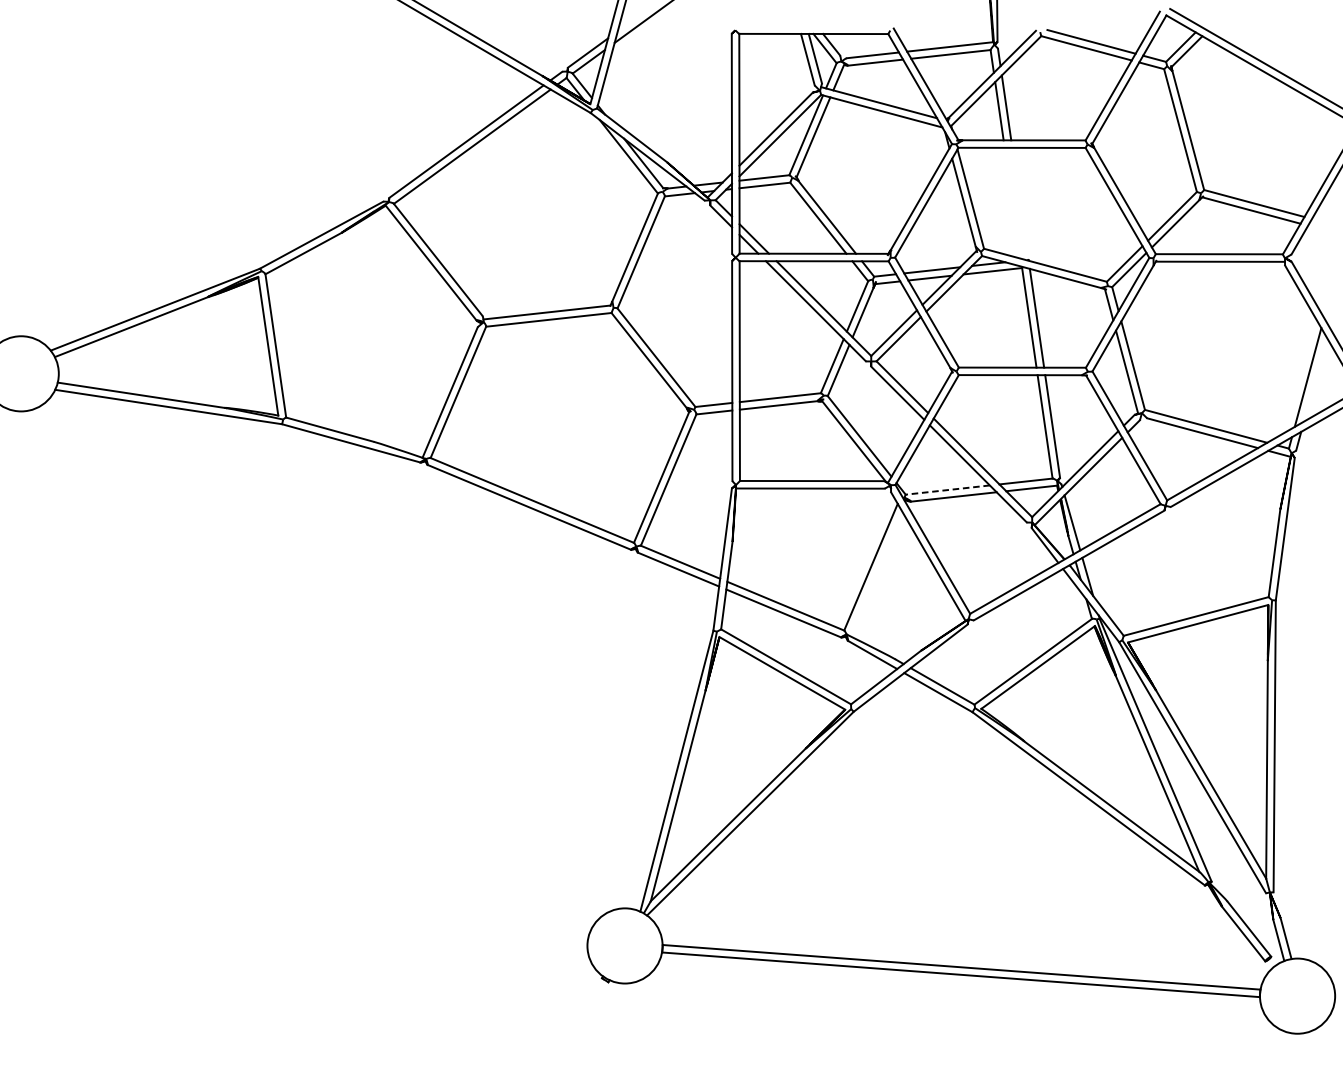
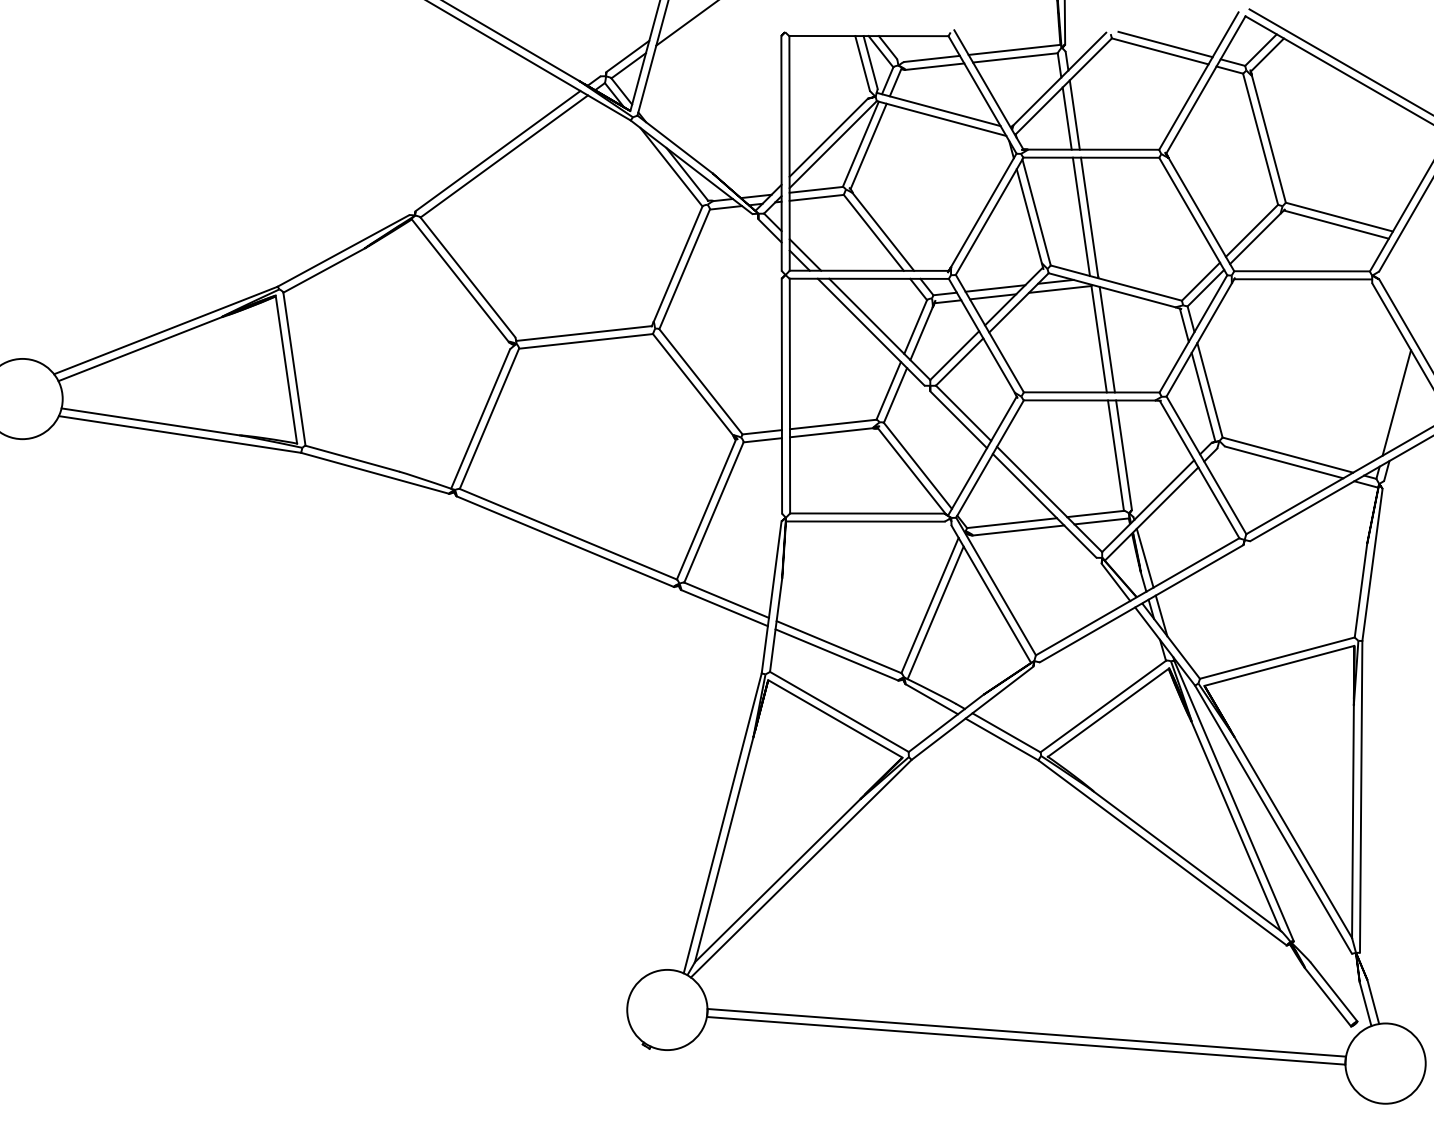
line: (1011, 202) -> (1080, 216), added
line: (1020, 203) -> (1089, 217), added
line: (947, 490) -> (1011, 523), dashed -> solid
line: (876, 573) -> (935, 612), added

